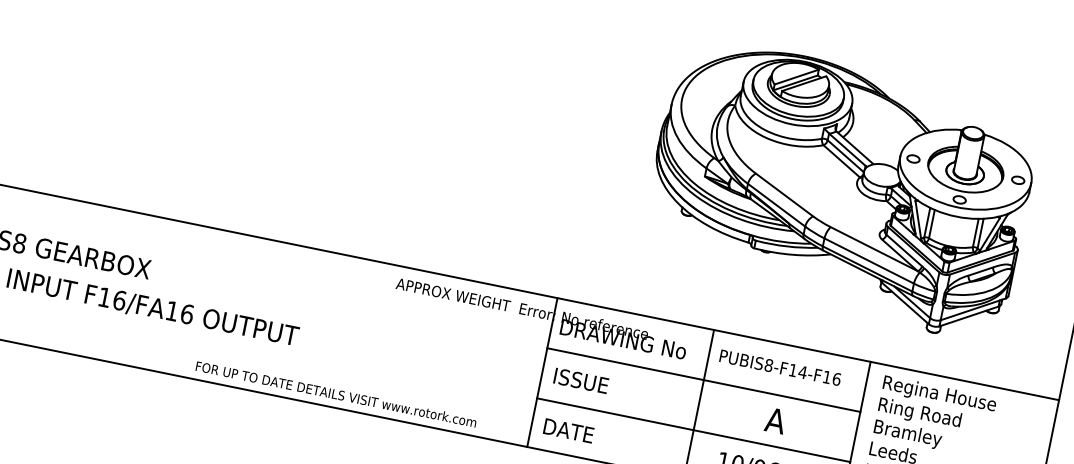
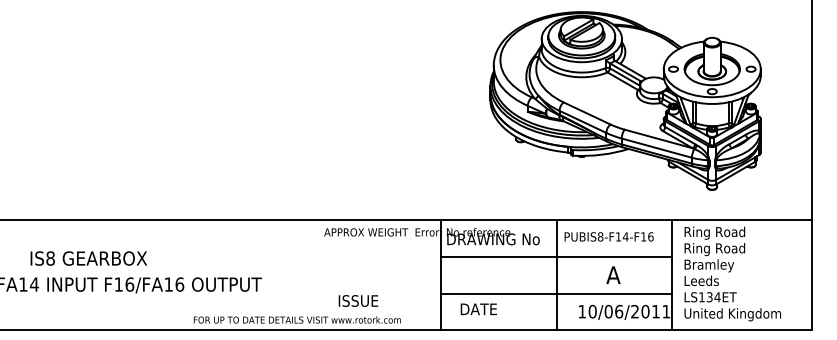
text: (581, 380) -> (358, 300), moved
text: (944, 394) -> (729, 232), Regina House -> Ring Road
text: (568, 431) -> (478, 309), moved

